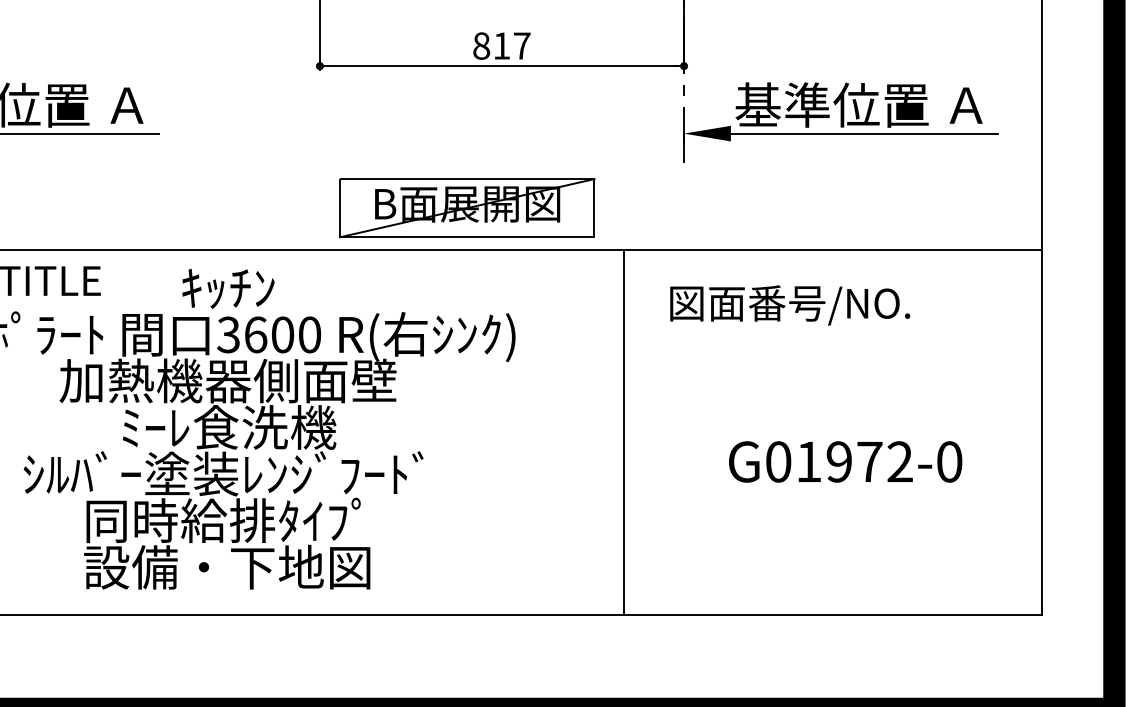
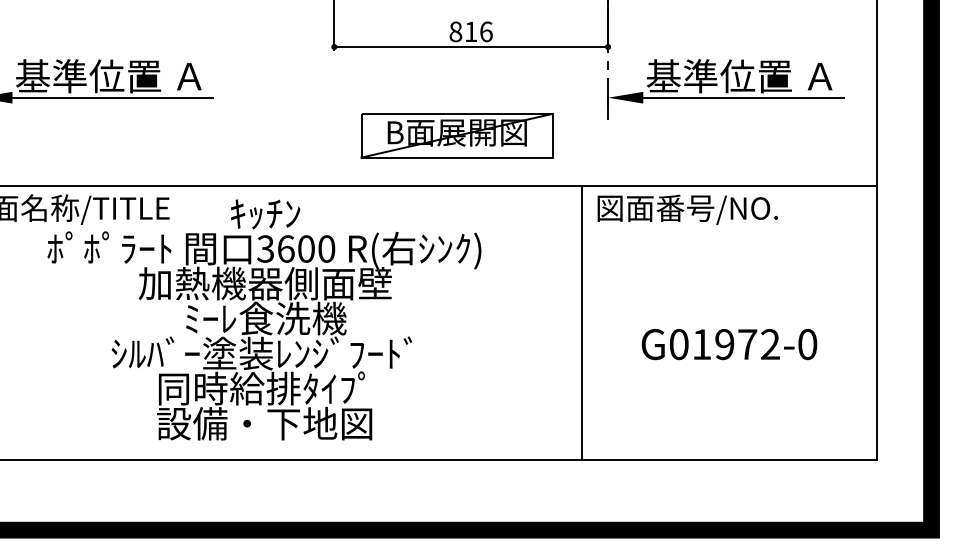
text: (522, 45) -> (486, 31), 817 -> 816
part: (466, 207) -> (456, 135), moved
text: (789, 304) -> (687, 209), moved
line: (623, 432) -> (581, 322), moved

